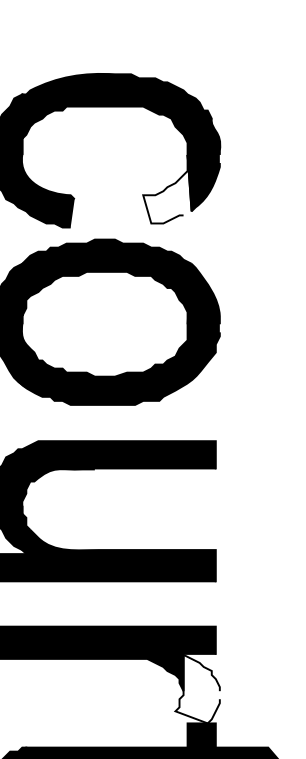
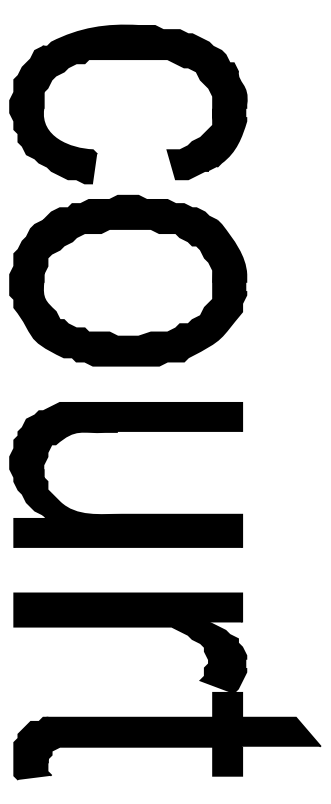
fill: (167, 188) -> (192, 143), added
fill: (197, 688) -> (223, 657), added

